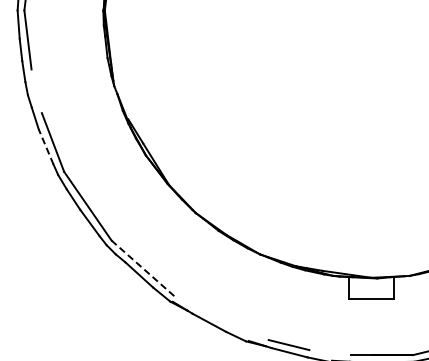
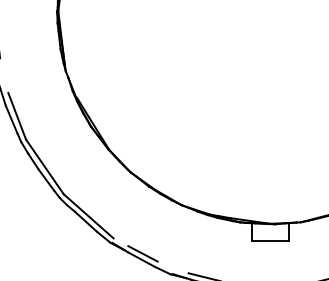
line: (45, 146) -> (11, 119), dashed -> solid
line: (143, 268) -> (89, 216), dashed -> solid
line: (210, 315) -> (142, 253), added

